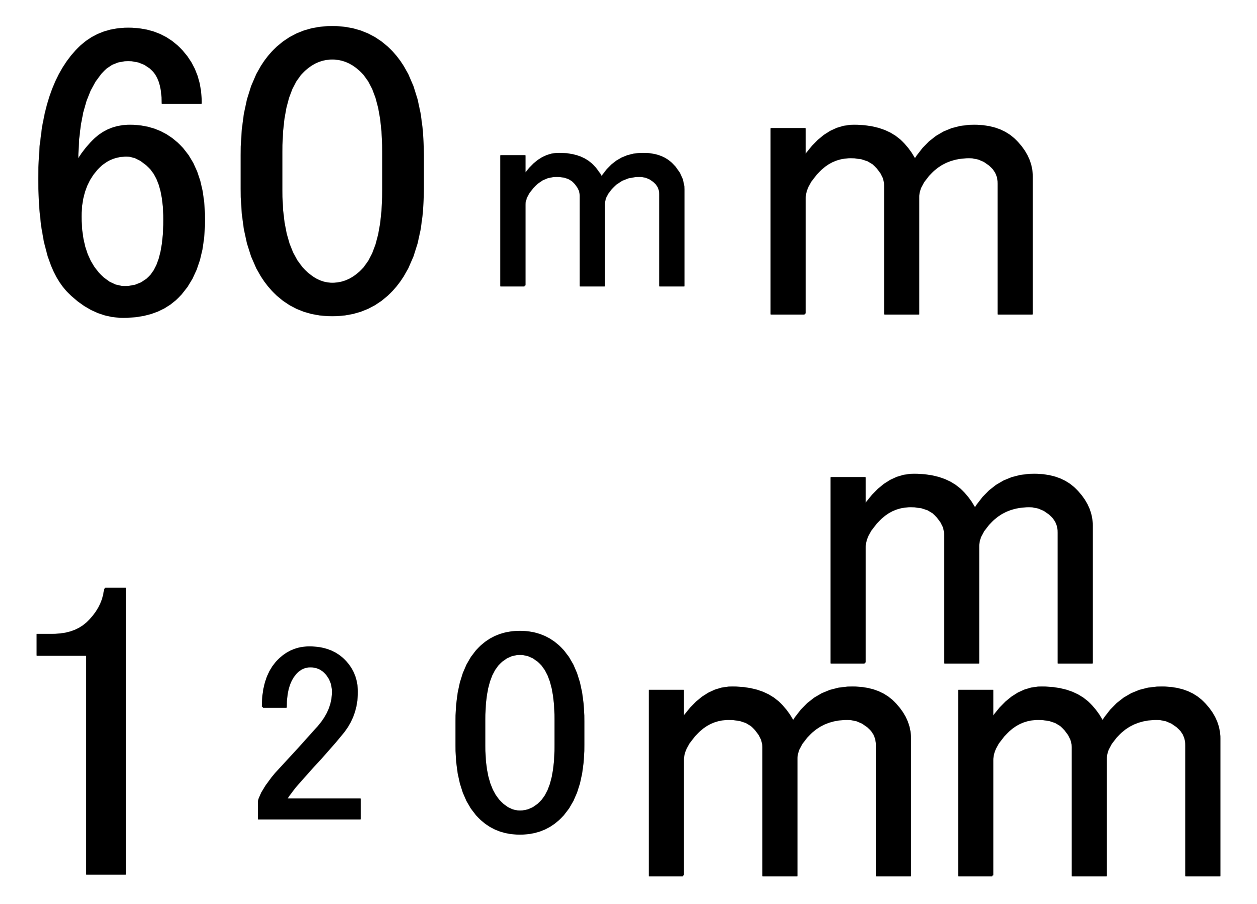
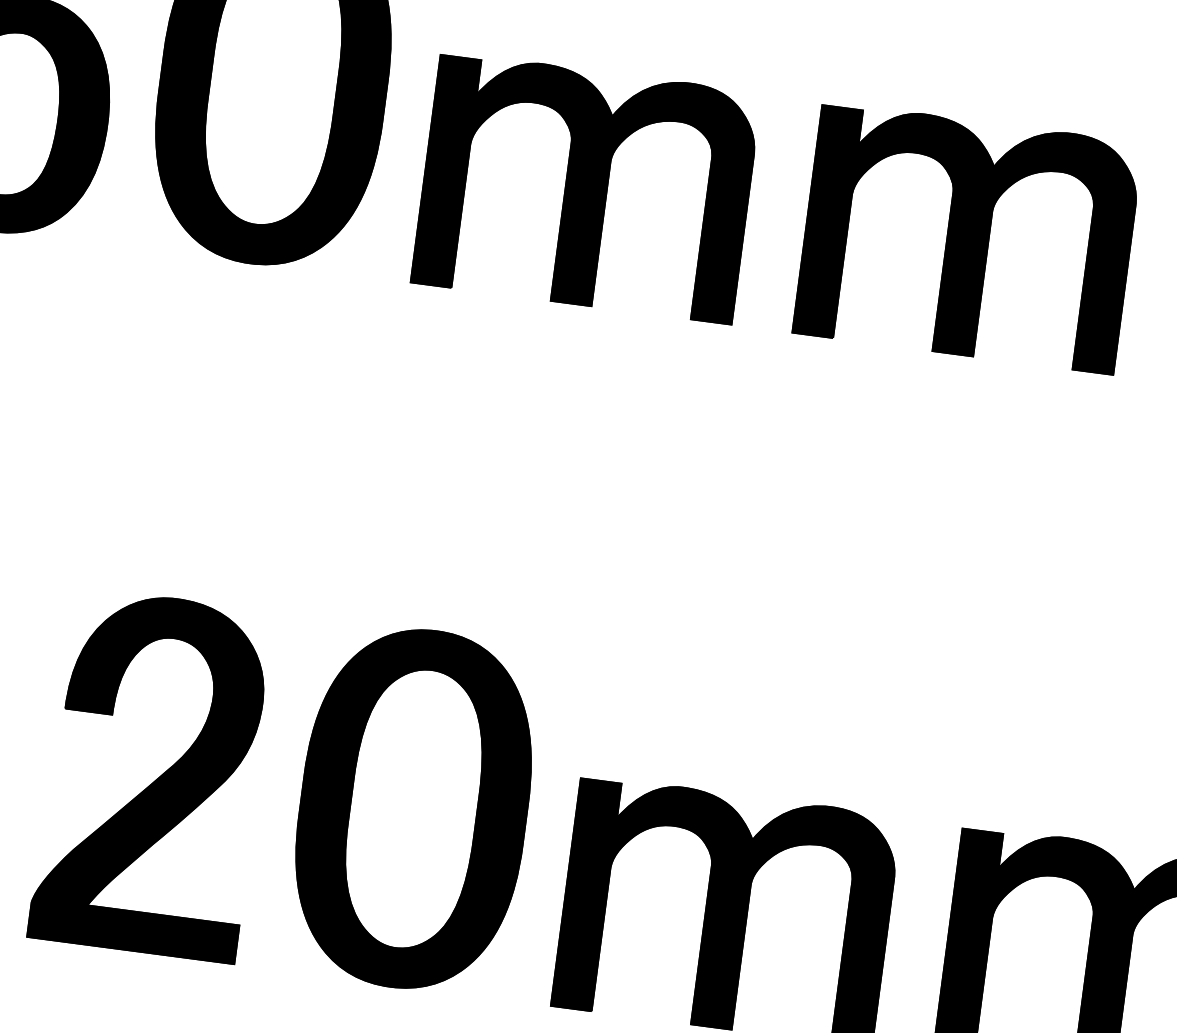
part: (592, 219) -> (586, 187), size x1.43
part: (961, 568) -> (985, 678), removed
part: (309, 732) -> (154, 774), size x1.67
part: (519, 732) -> (413, 808), size x1.43

